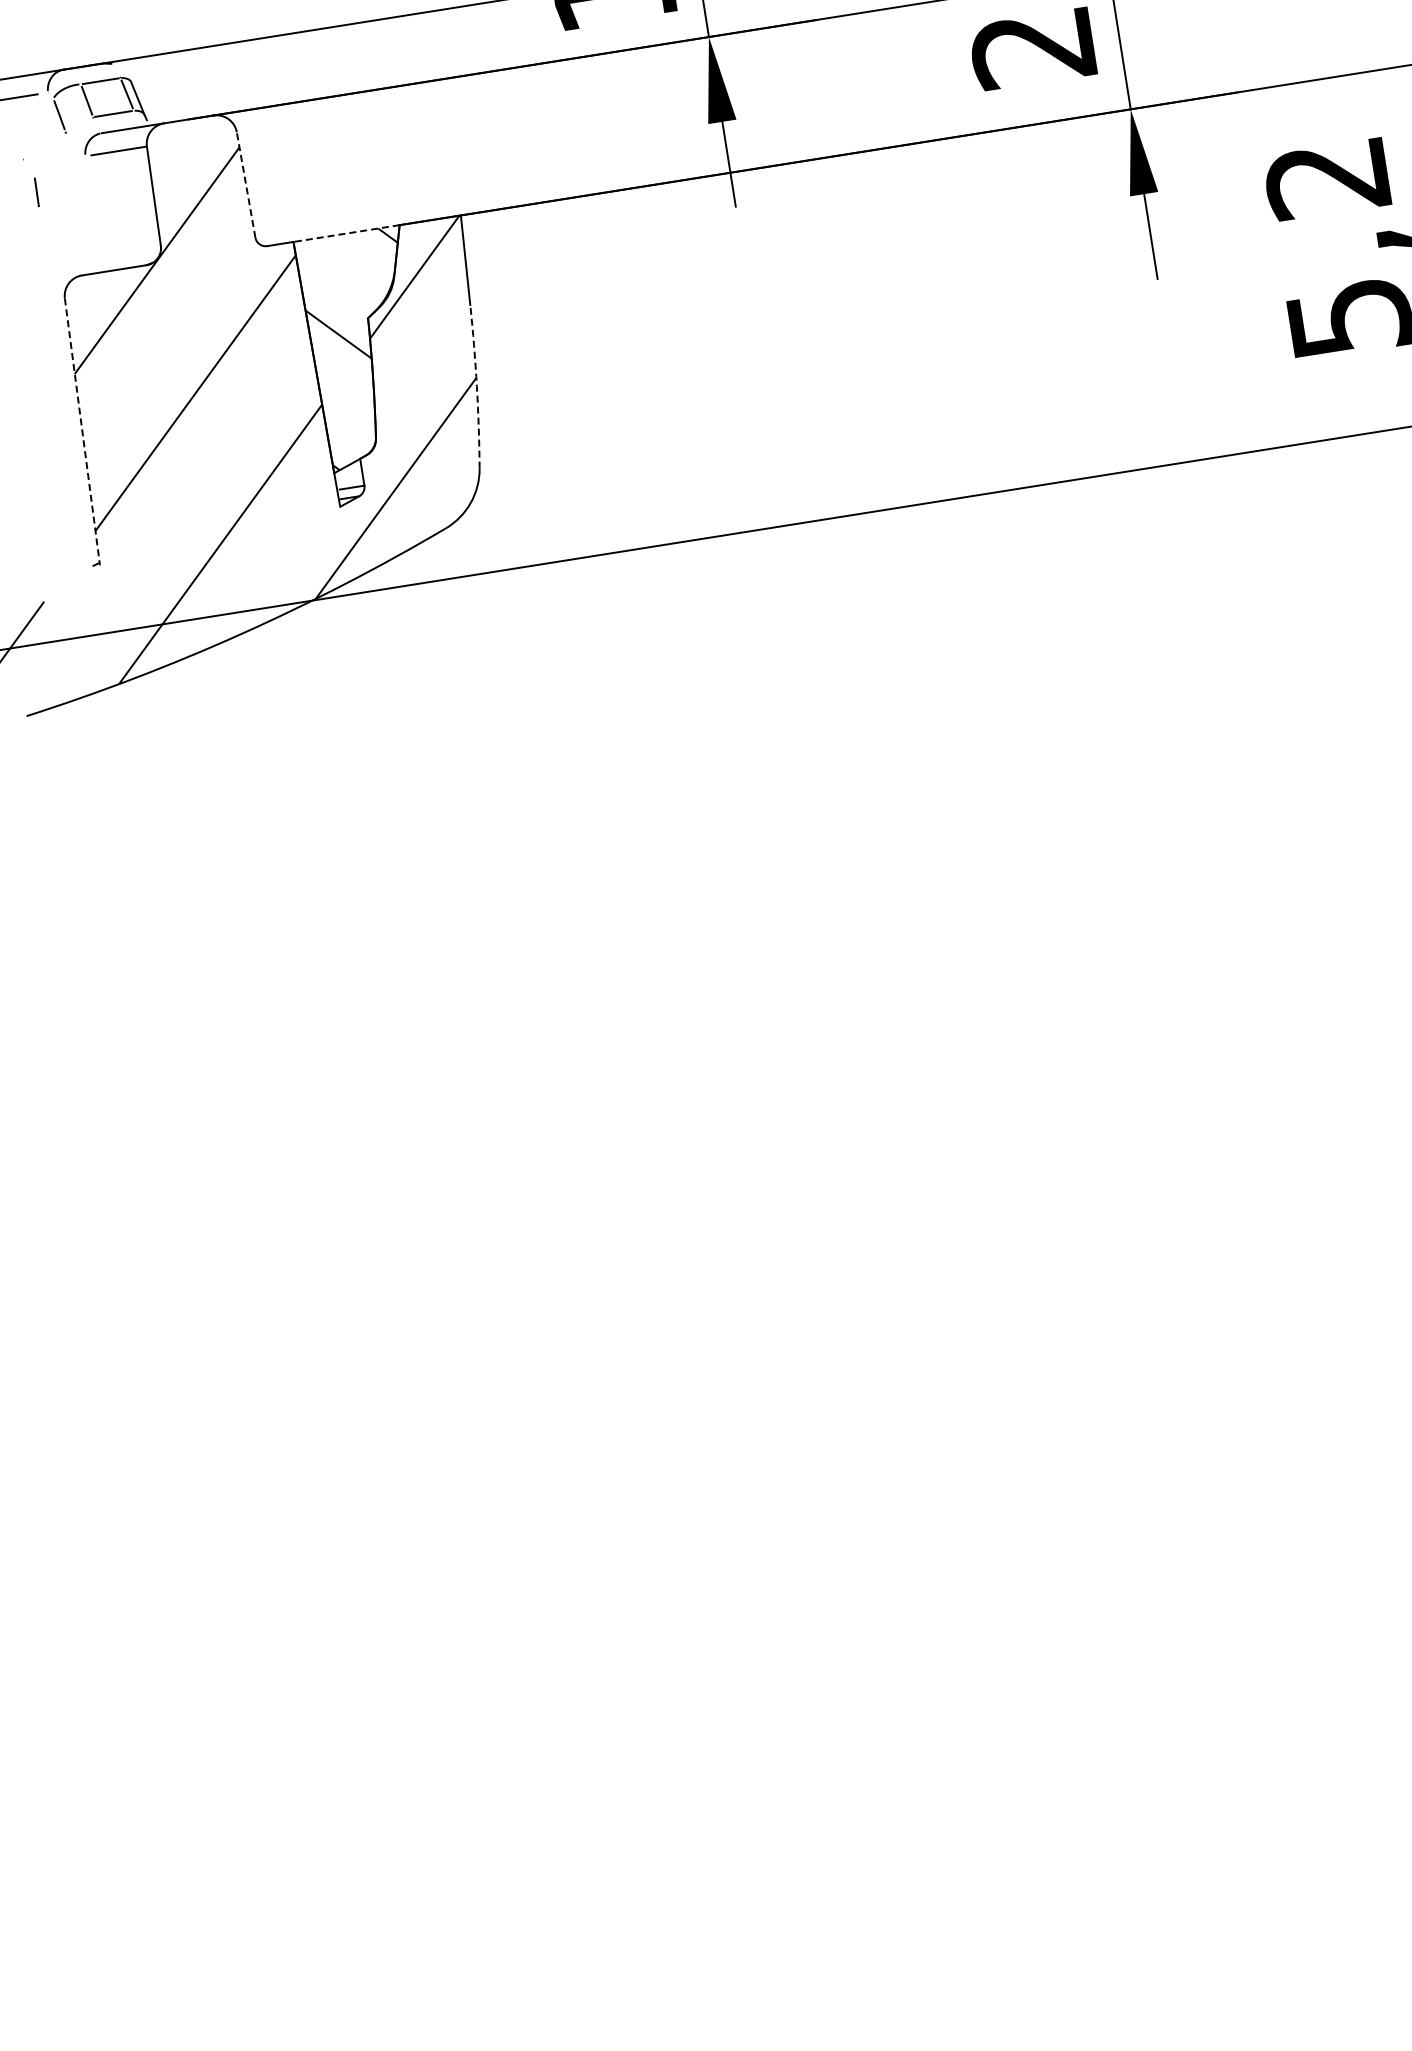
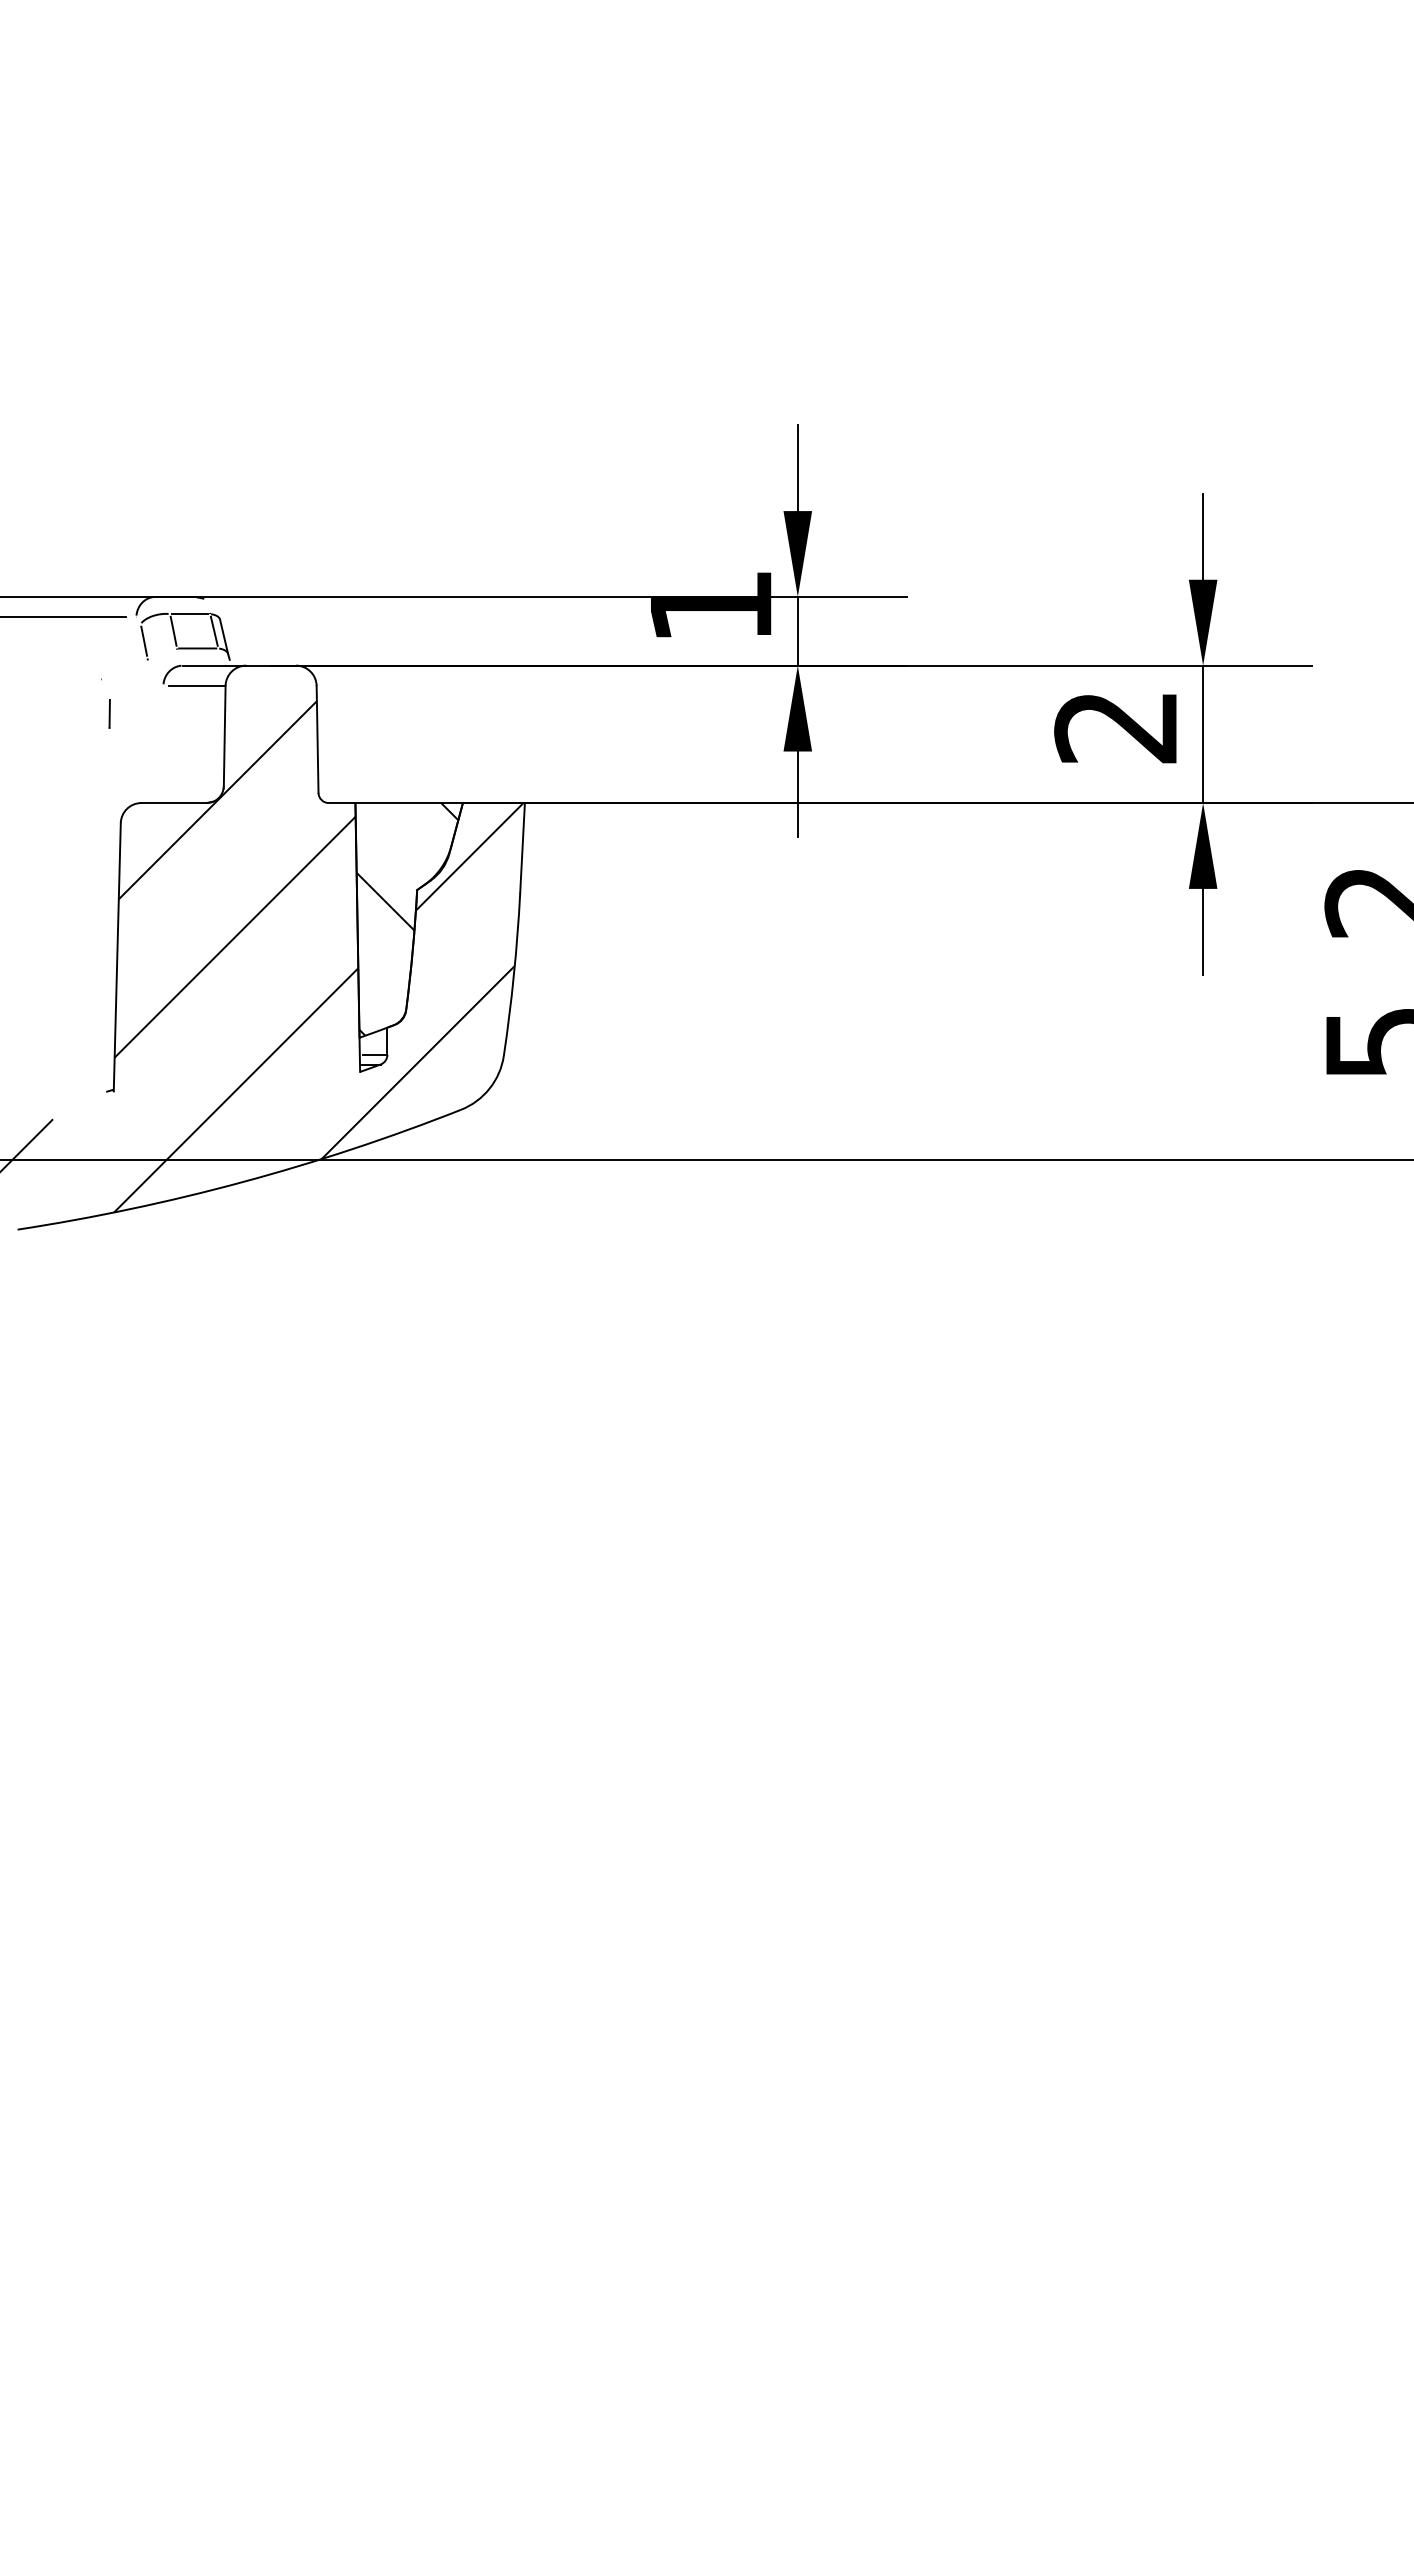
line: (246, 185) -> (317, 739), dashed -> solid
line: (346, 233) -> (409, 803), dashed -> solid
arc: (476, 386) -> (513, 974), dashed -> solid
line: (82, 431) -> (117, 957), dashed -> solid

